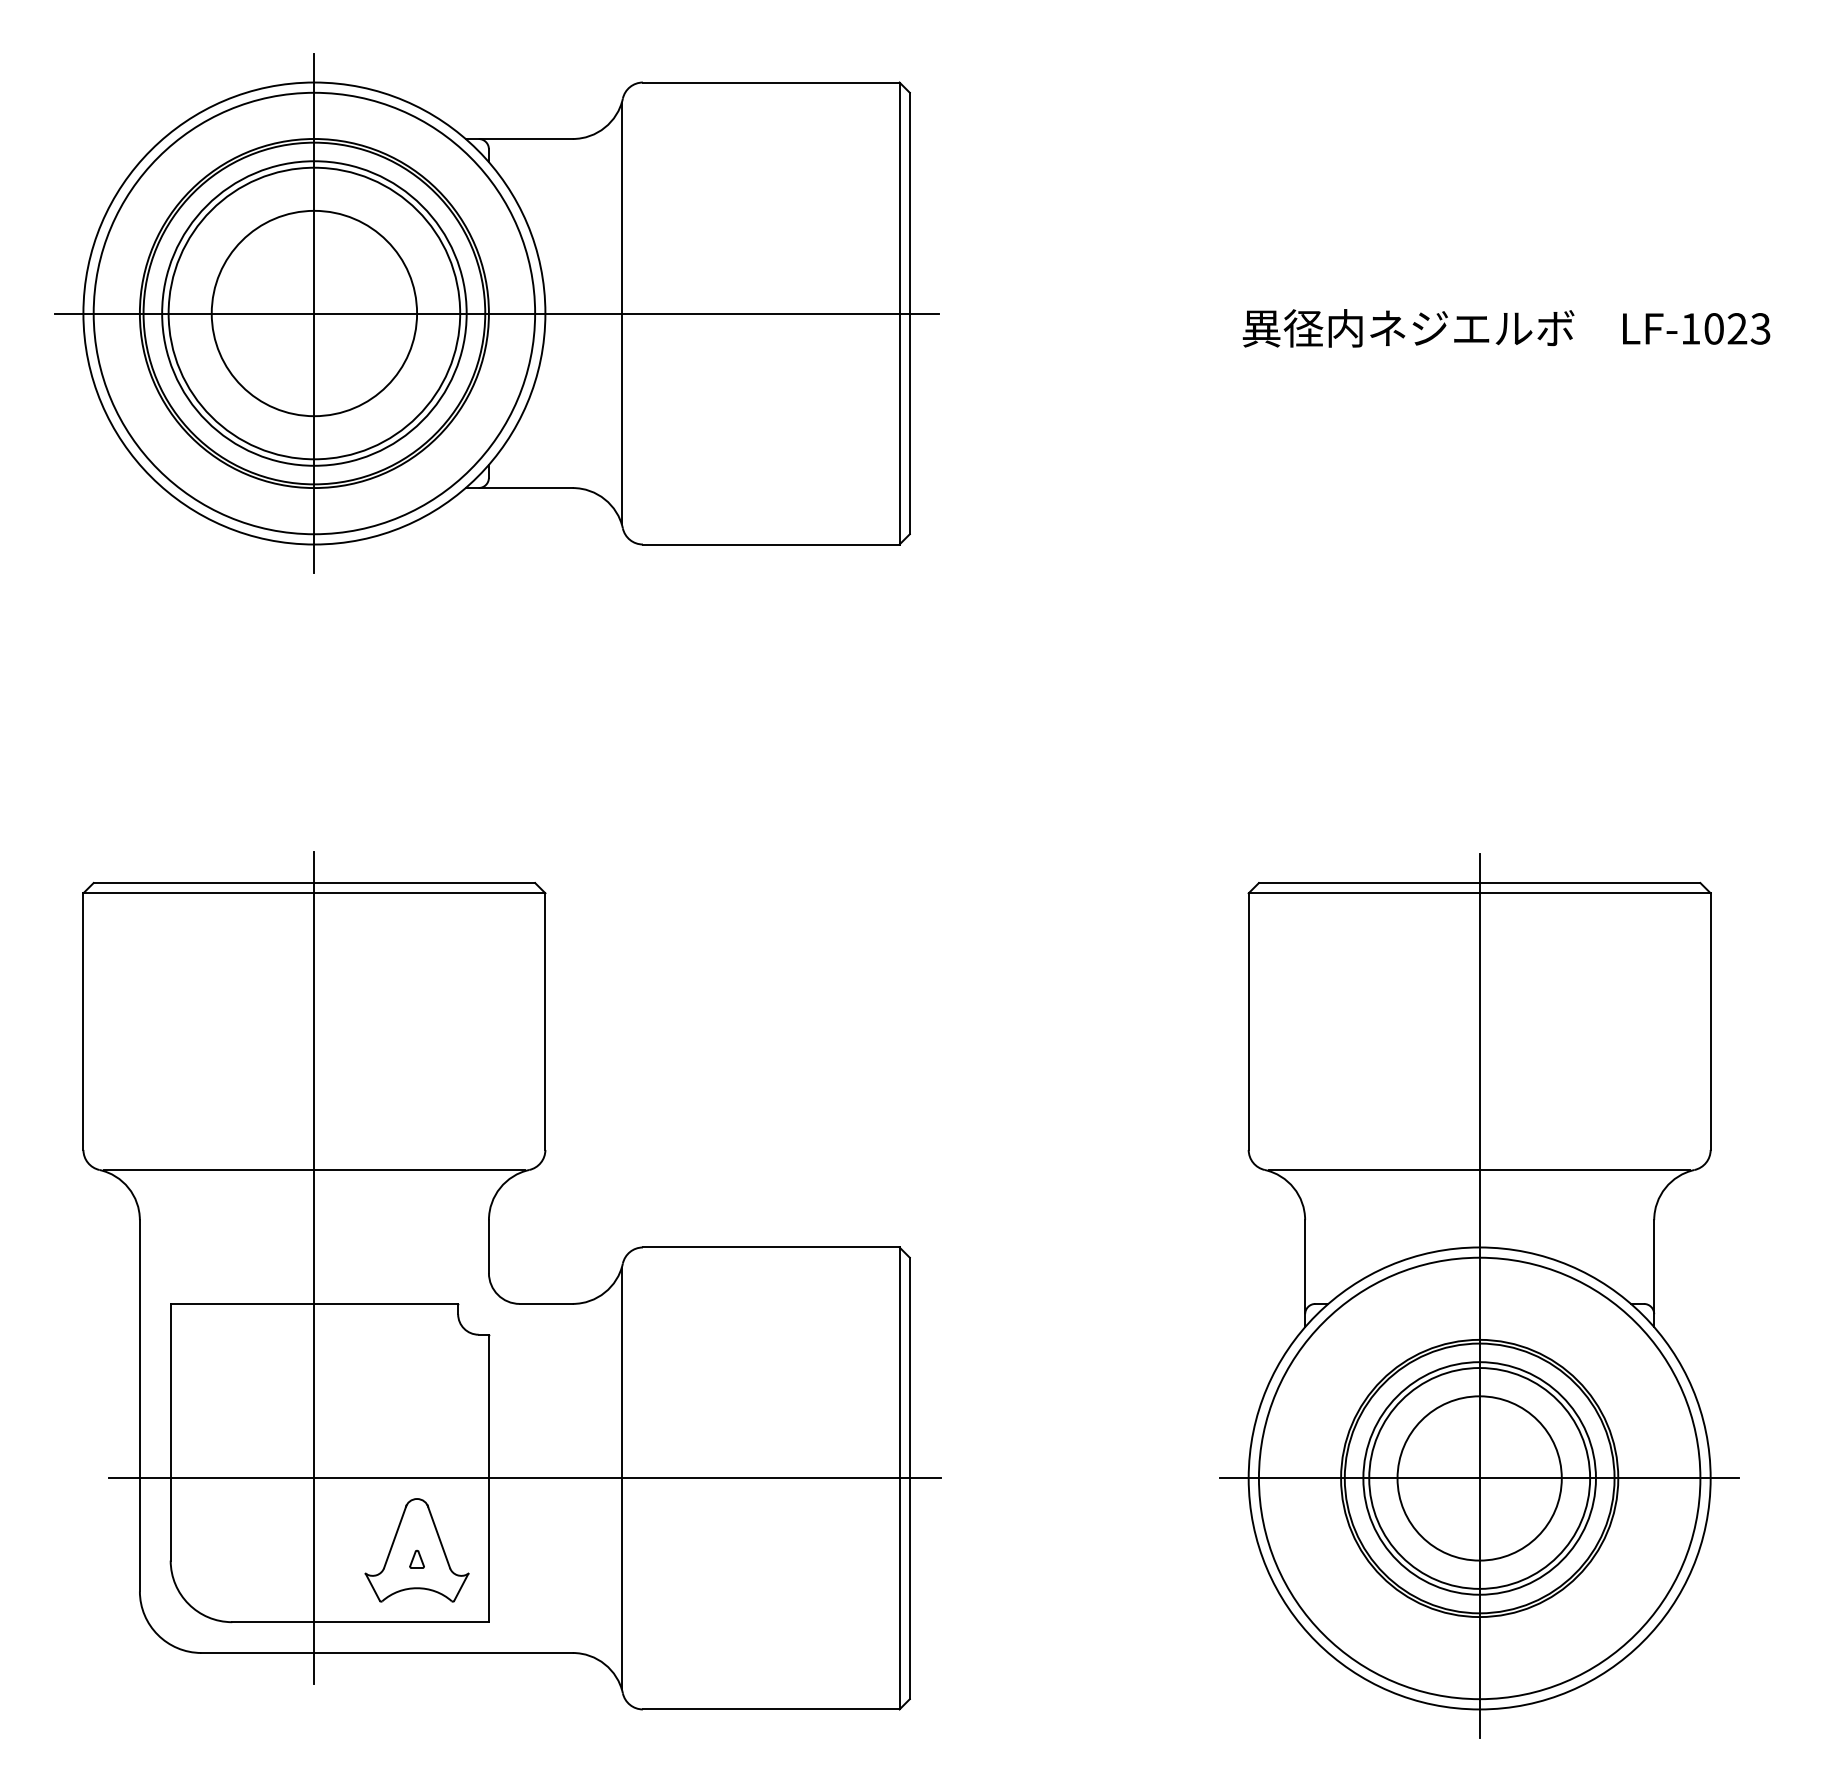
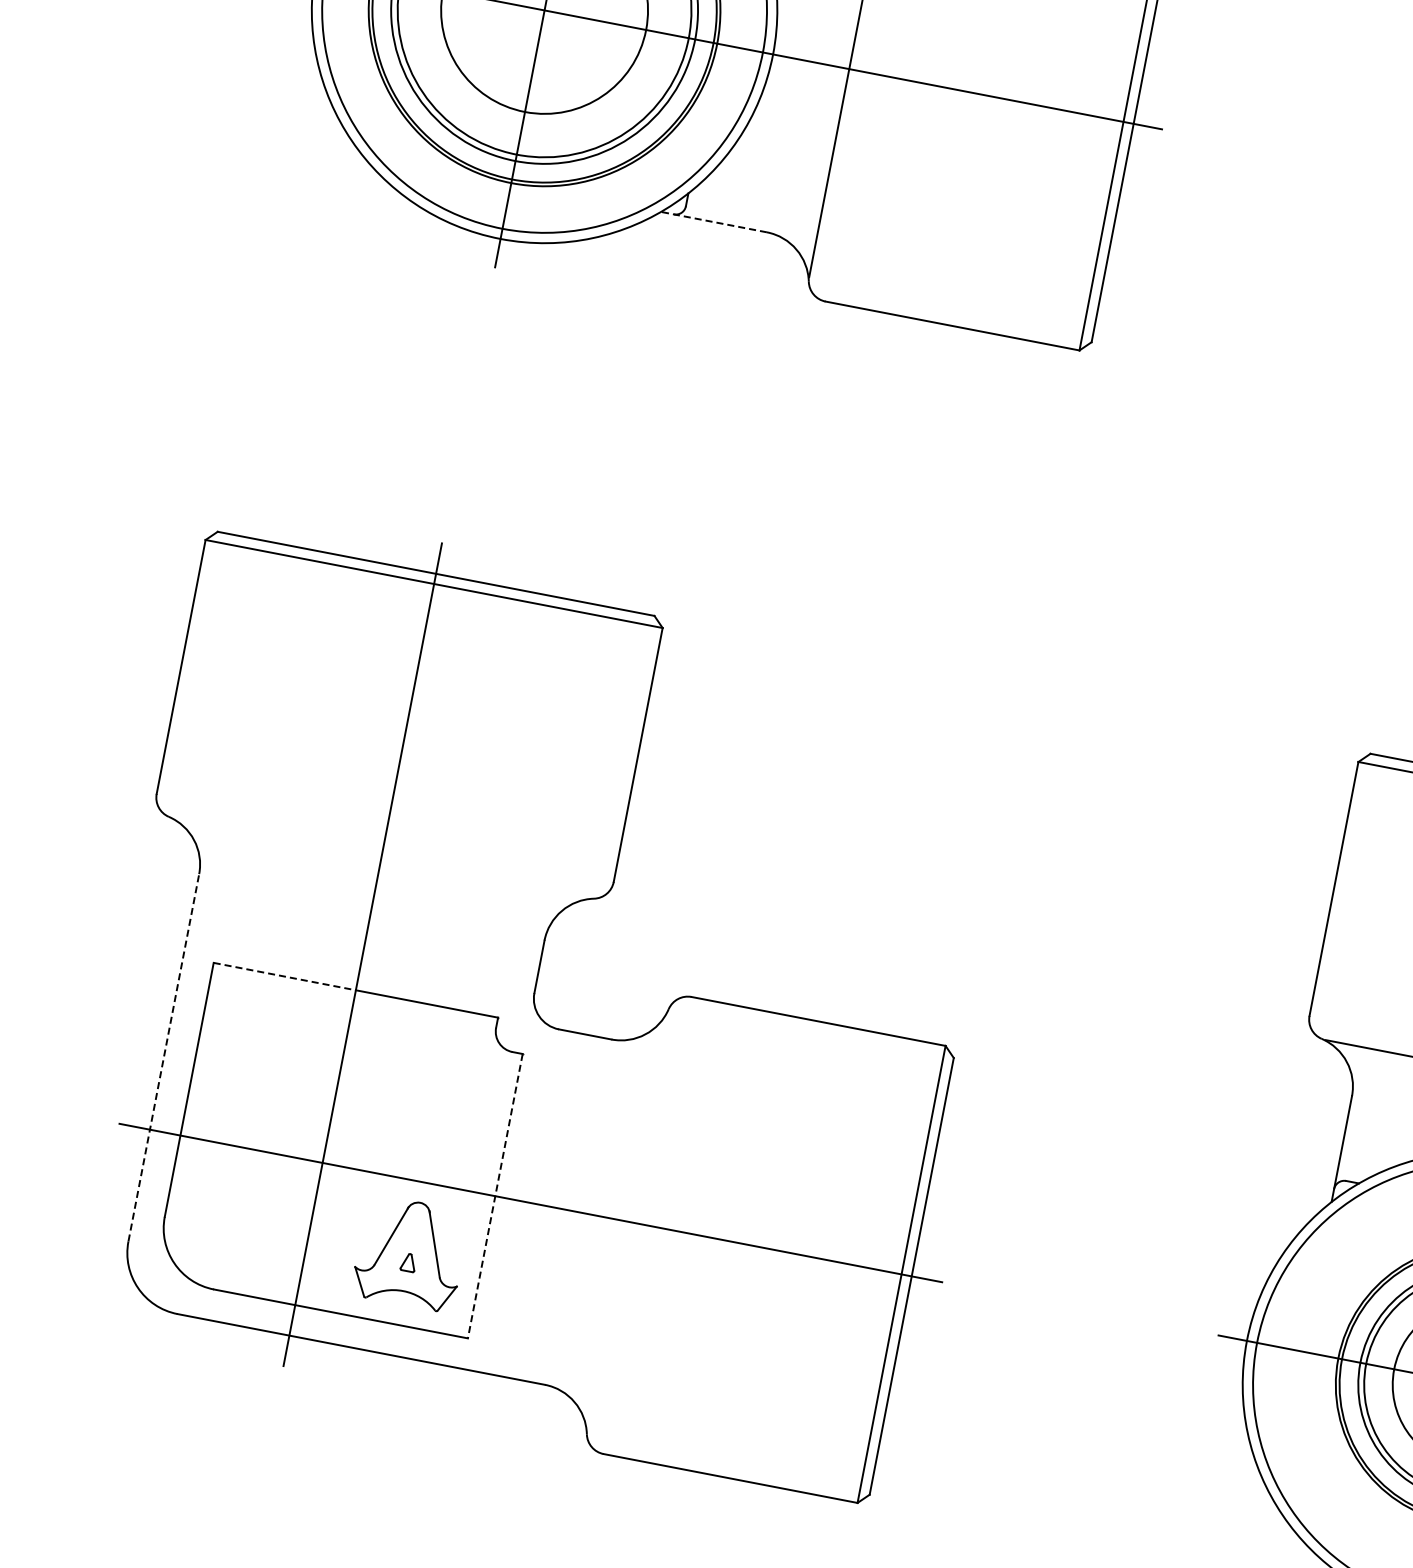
line: (518, 488) -> (713, 222), solid -> dashed
line: (313, 1170) -> (380, 858), removed
line: (242, 1303) -> (284, 976), solid -> dashed
line: (139, 1405) -> (163, 1057), solid -> dashed
line: (488, 1478) -> (494, 1196), solid -> dashed
line: (622, 1478) -> (627, 1221), removed

